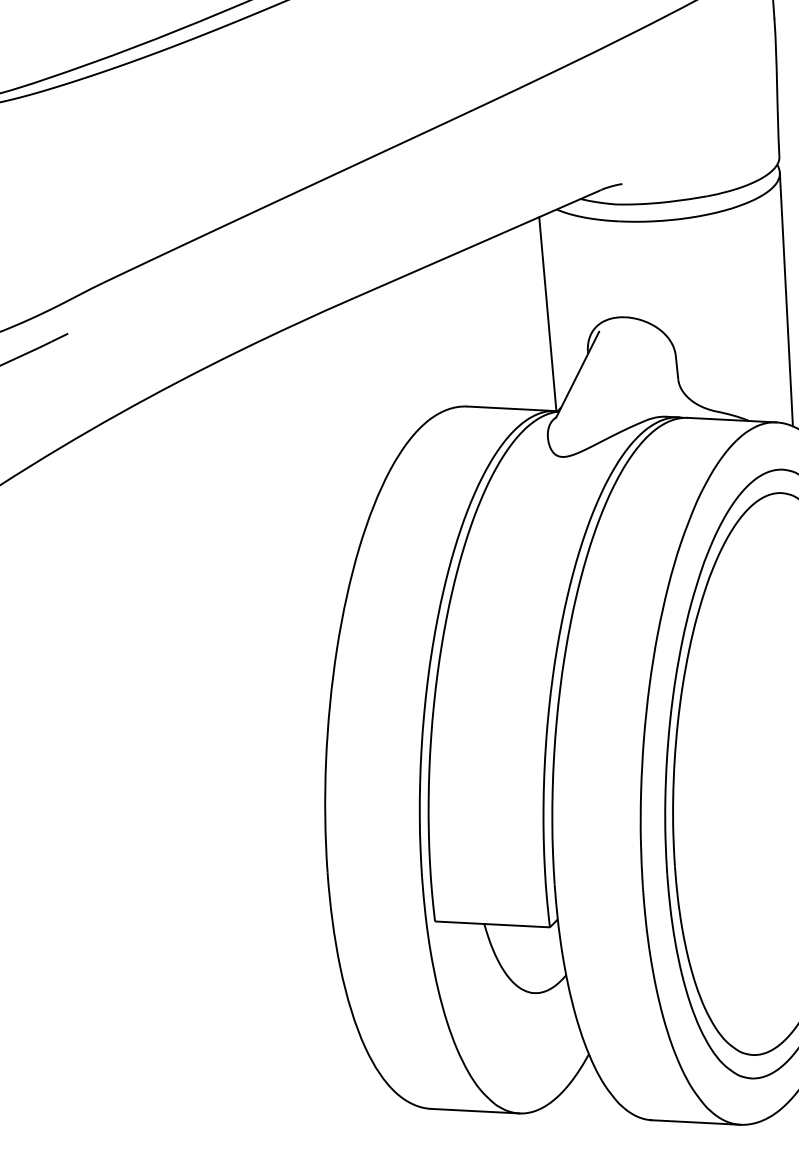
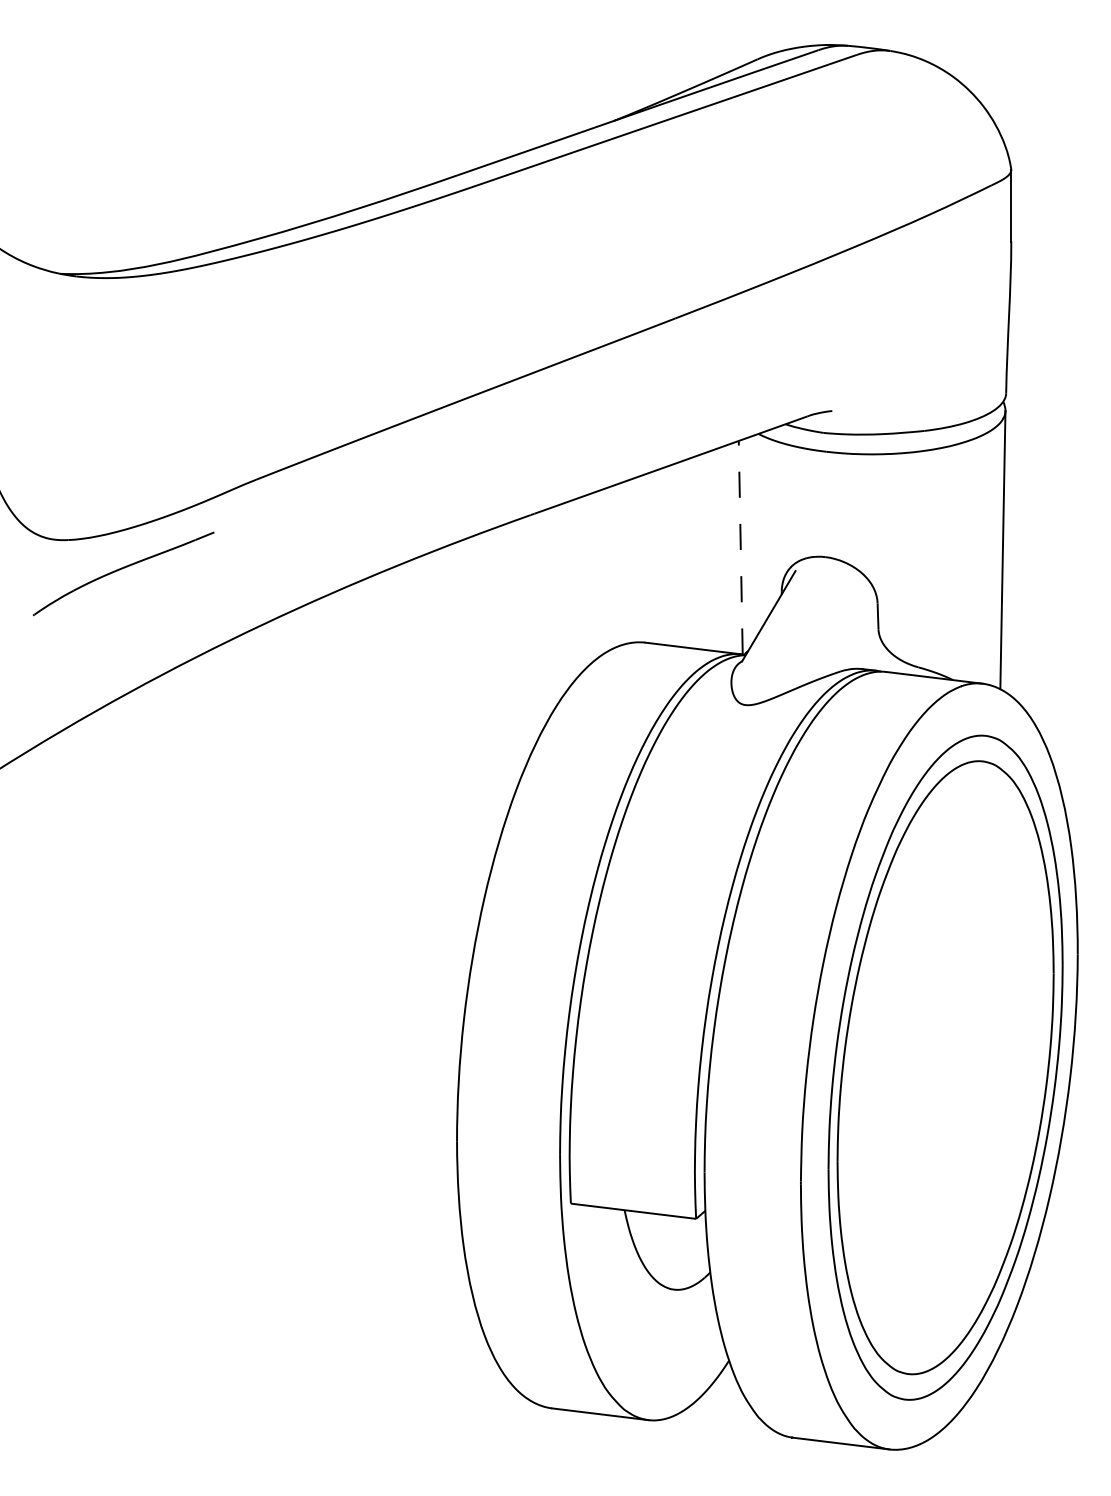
line: (547, 313) -> (740, 547), solid -> dashed

